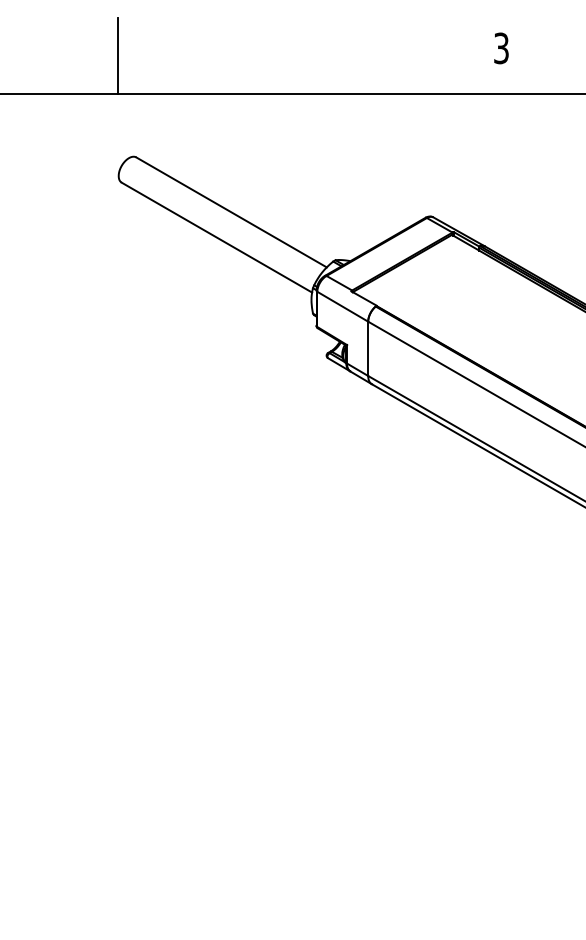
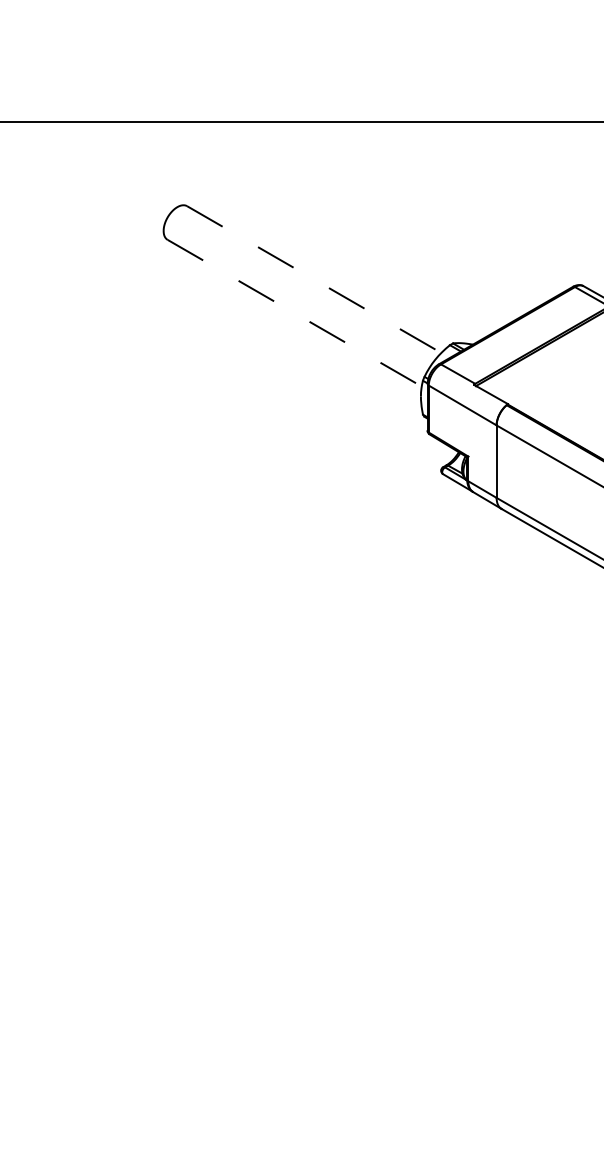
line: (118, 55) -> (163, 70), removed
line: (231, 212) -> (314, 279), solid -> dashed
line: (216, 237) -> (294, 313), solid -> dashed

